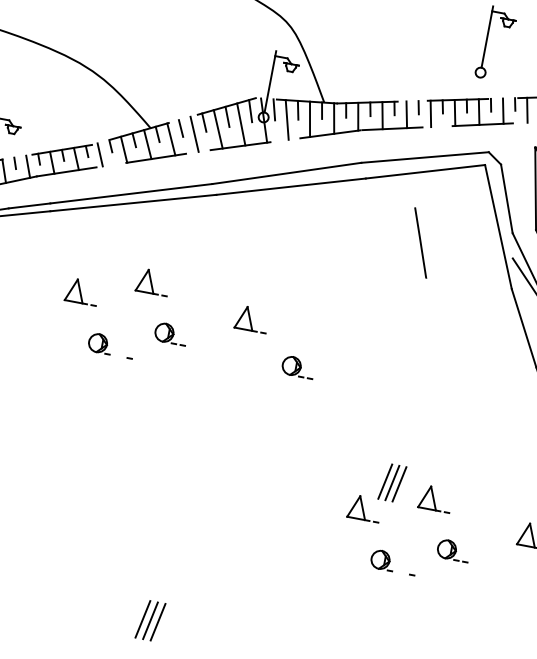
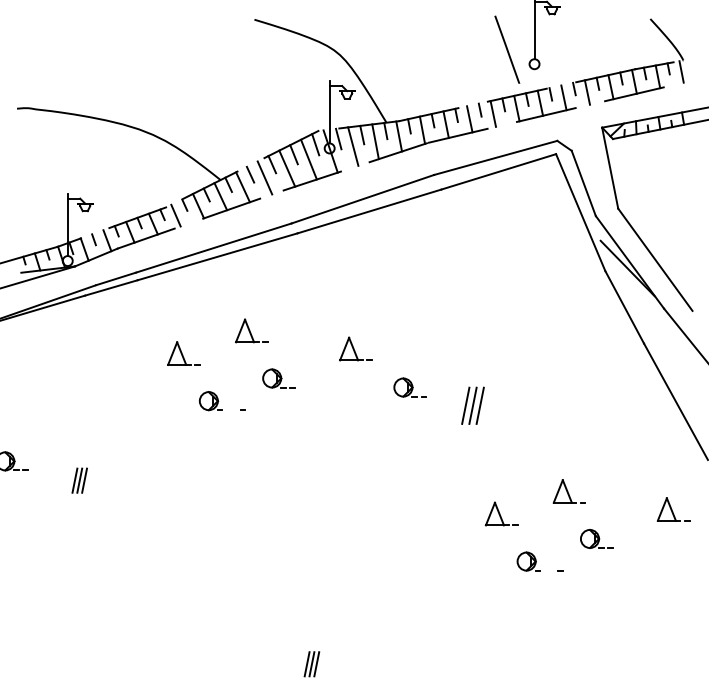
line: (420, 242) -> (507, 49), moved
part: (391, 482) -> (472, 405), moved
part: (150, 621) -> (311, 664), size x0.62

